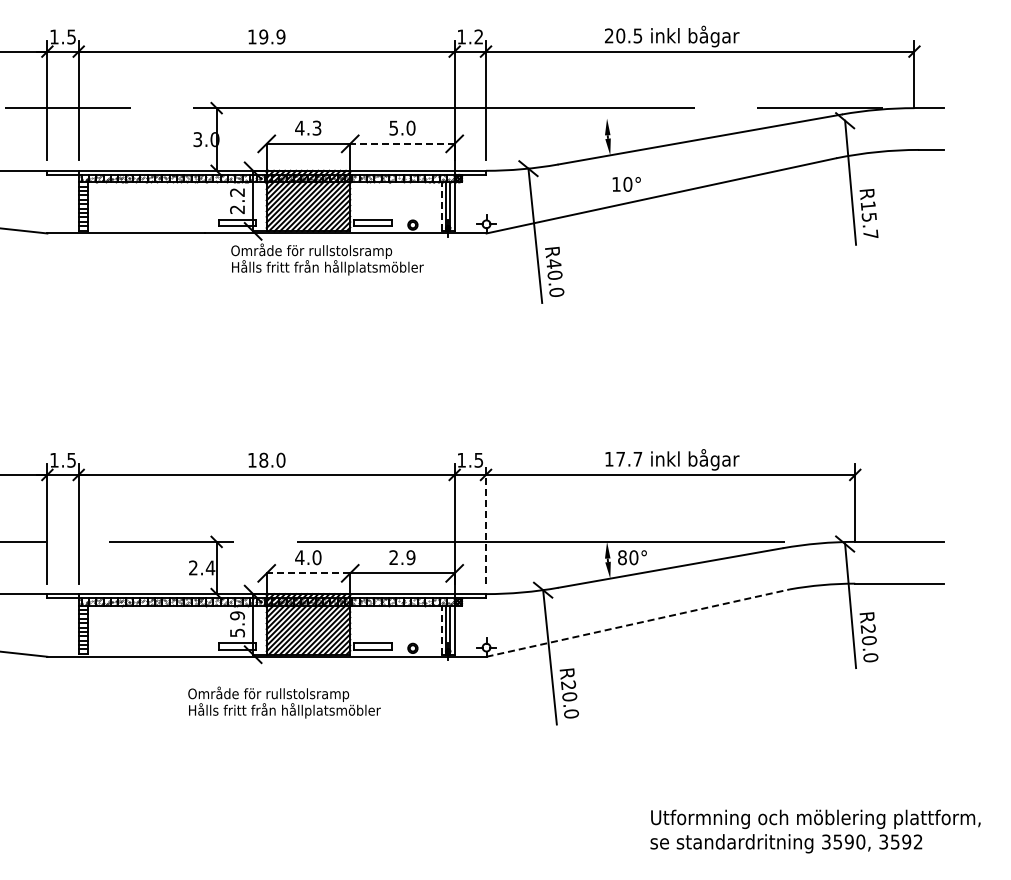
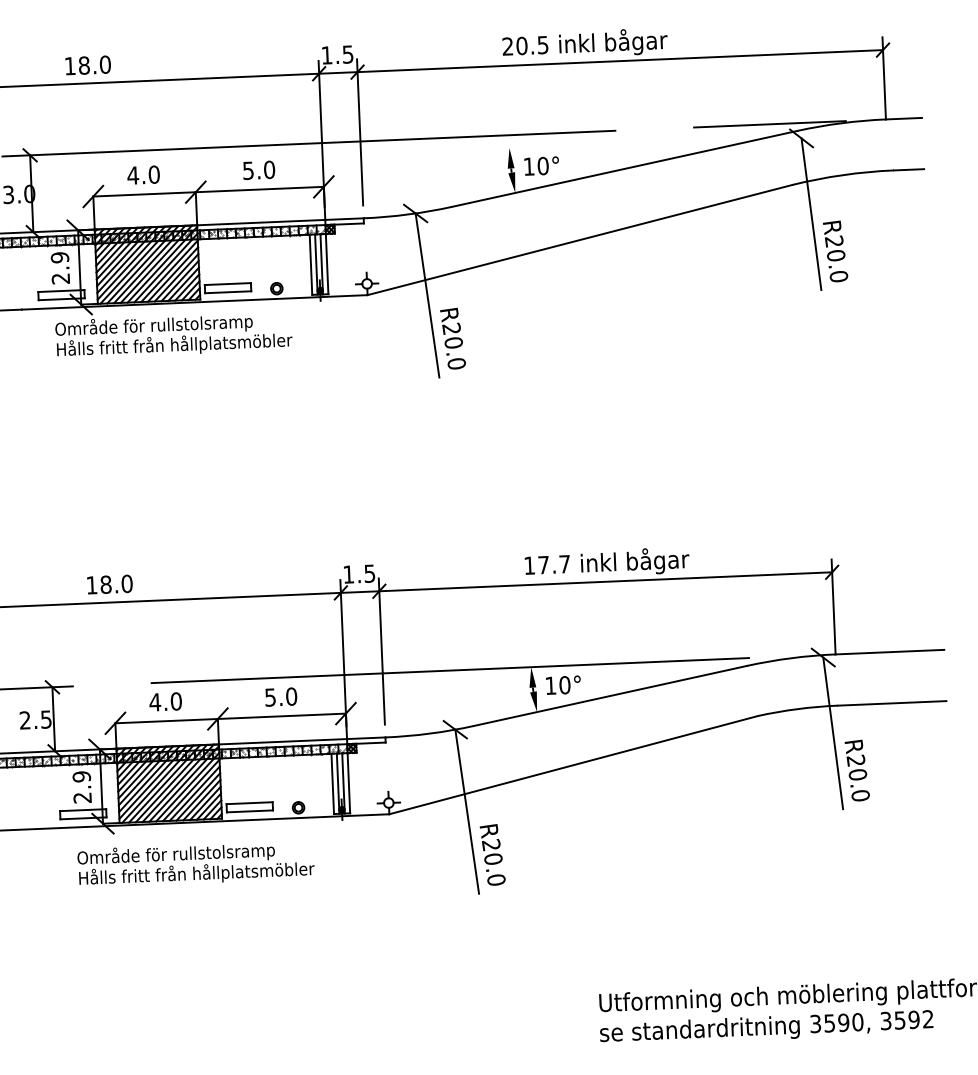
text: (272, 36) -> (94, 64), 19.9 -> 18.0
text: (478, 36) -> (347, 53), 1.2 -> 1.5
text: (316, 127) -> (153, 173), 4.3 -> 4.0
line: (401, 143) -> (258, 189), dashed -> solid
text: (626, 184) -> (541, 166), moved
text: (237, 192) -> (60, 257), 2.2 -> 2.9
line: (441, 206) -> (310, 264), dashed -> solid
text: (869, 220) -> (836, 259), R15.7 -> R20.0
text: (553, 263) -> (451, 328), R40.0 -> R20.0
line: (486, 524) -> (382, 652), dashed -> solid
text: (402, 557) -> (281, 696), 2.9 -> 5.0
text: (622, 557) -> (550, 685), 80° -> 10°
text: (210, 567) -> (46, 718), 2.4 -> 2.5
line: (308, 573) -> (166, 721), dashed -> solid
line: (638, 622) -> (573, 764), dashed -> solid
line: (441, 630) -> (332, 784), dashed -> solid
text: (237, 632) -> (82, 797), 5.9 -> 2.9
text: (284, 702) -> (195, 863), moved

